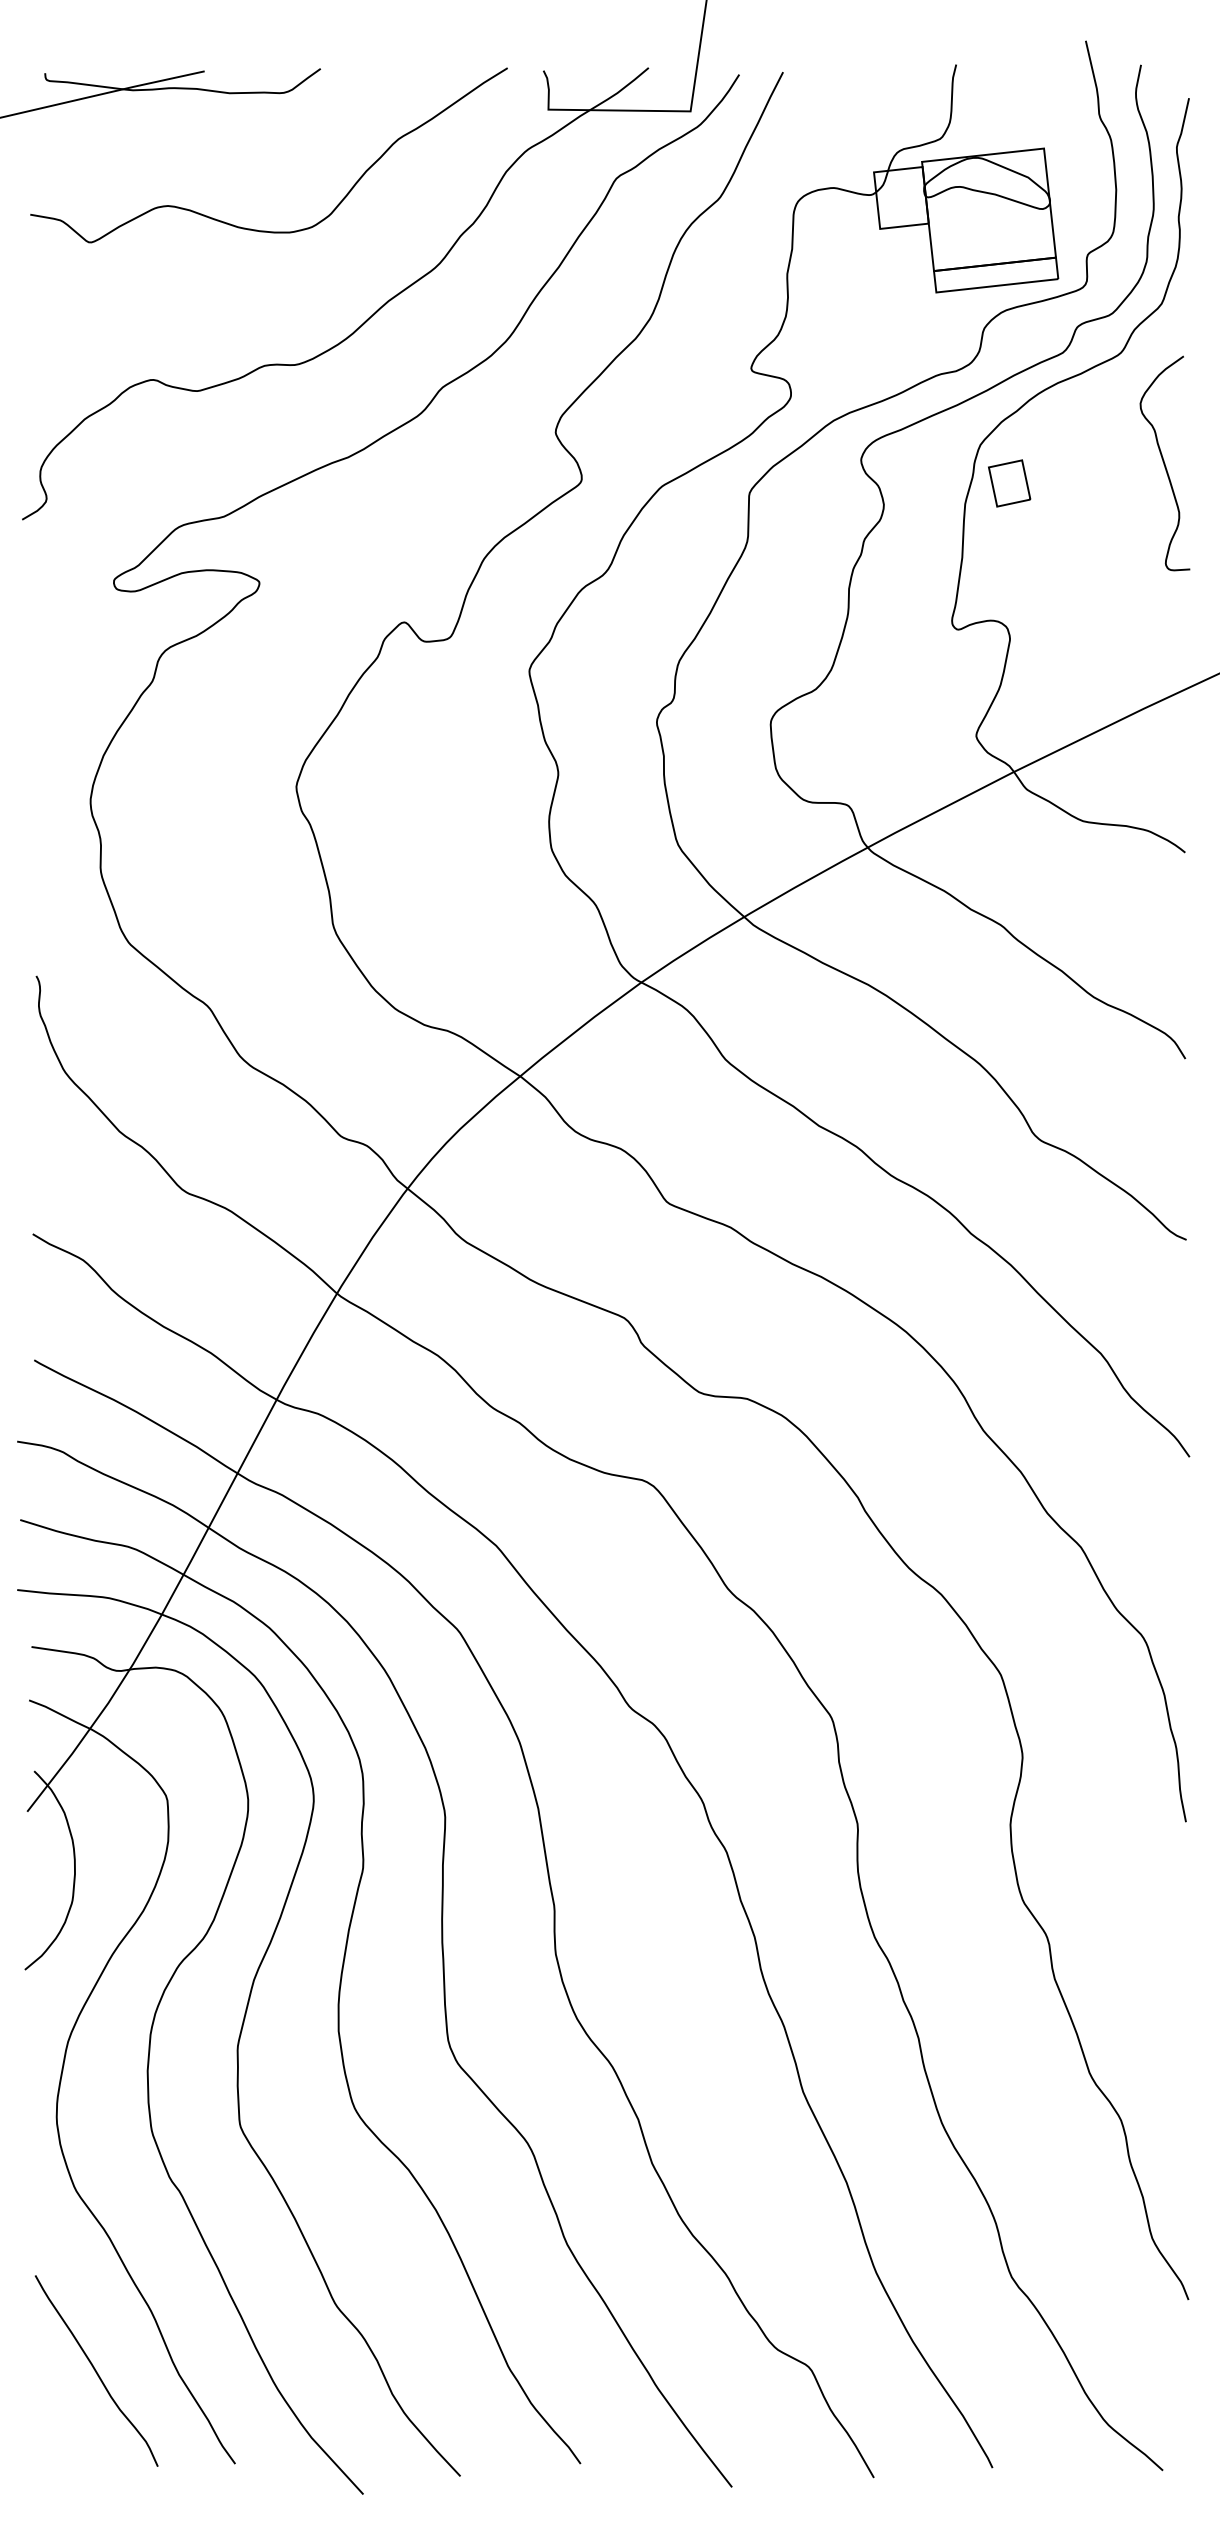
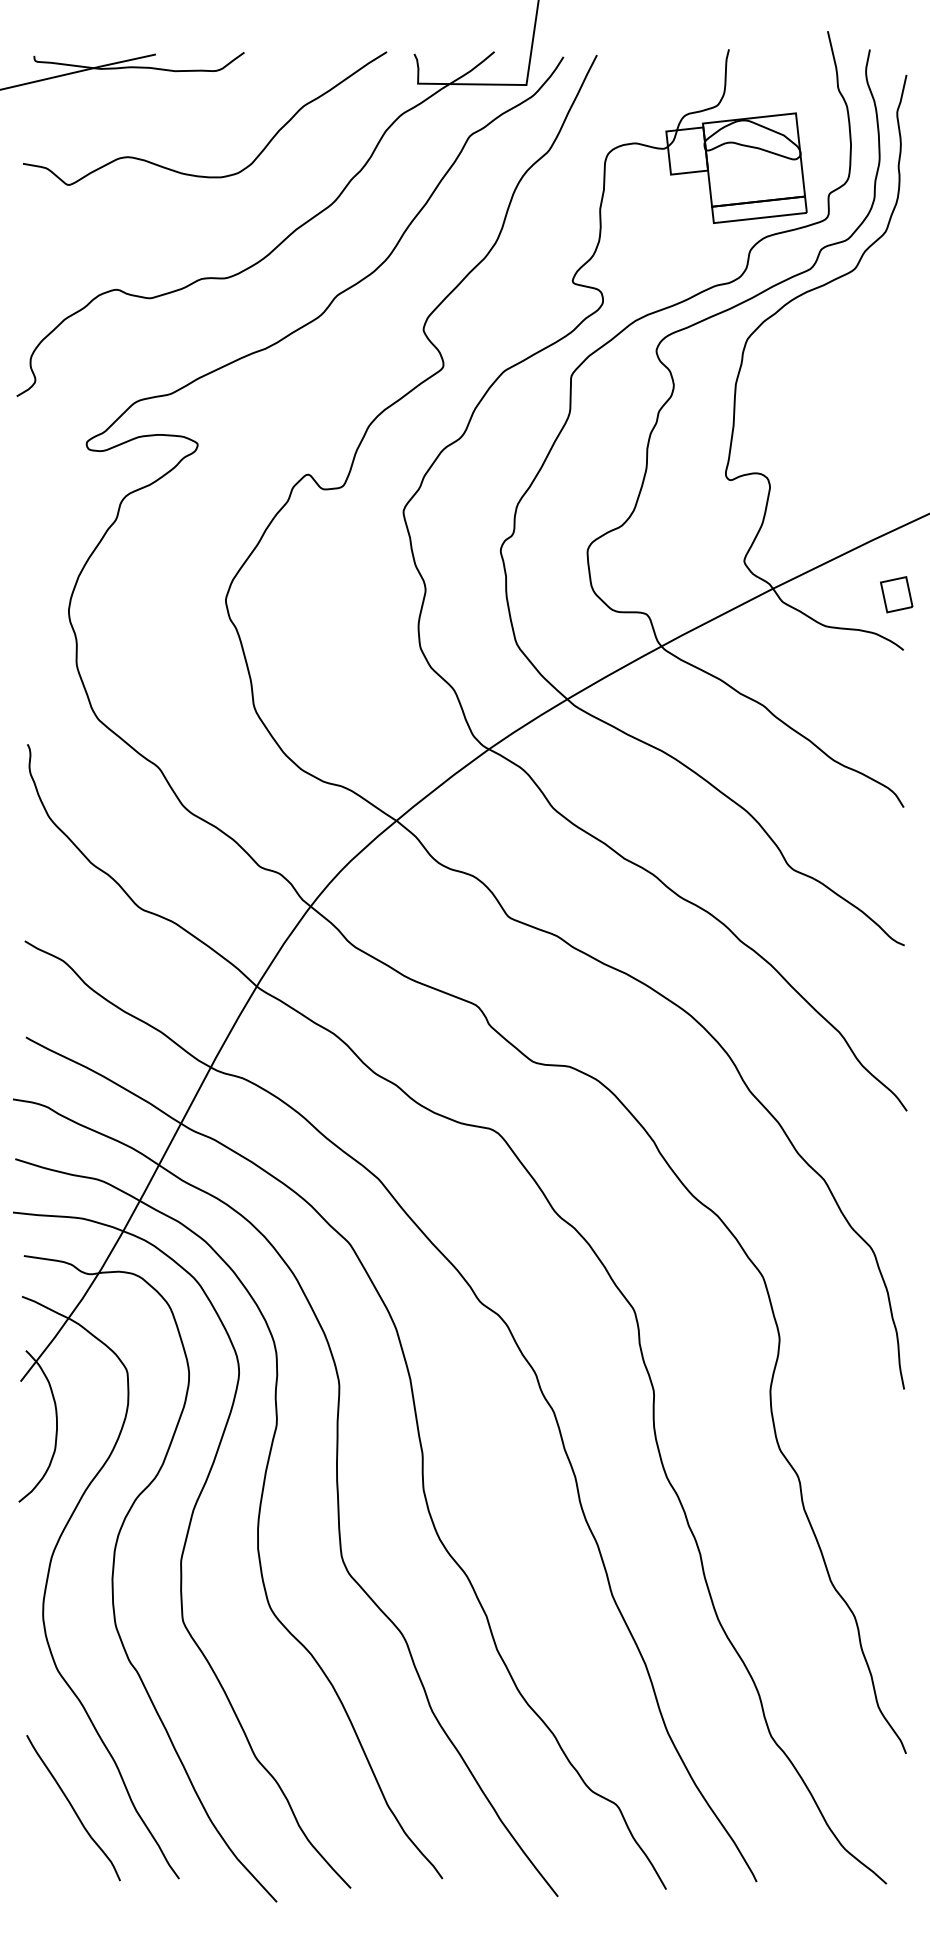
curve: (1164, 463) -> (887, 353), removed
part: (1009, 483) -> (896, 594), moved

